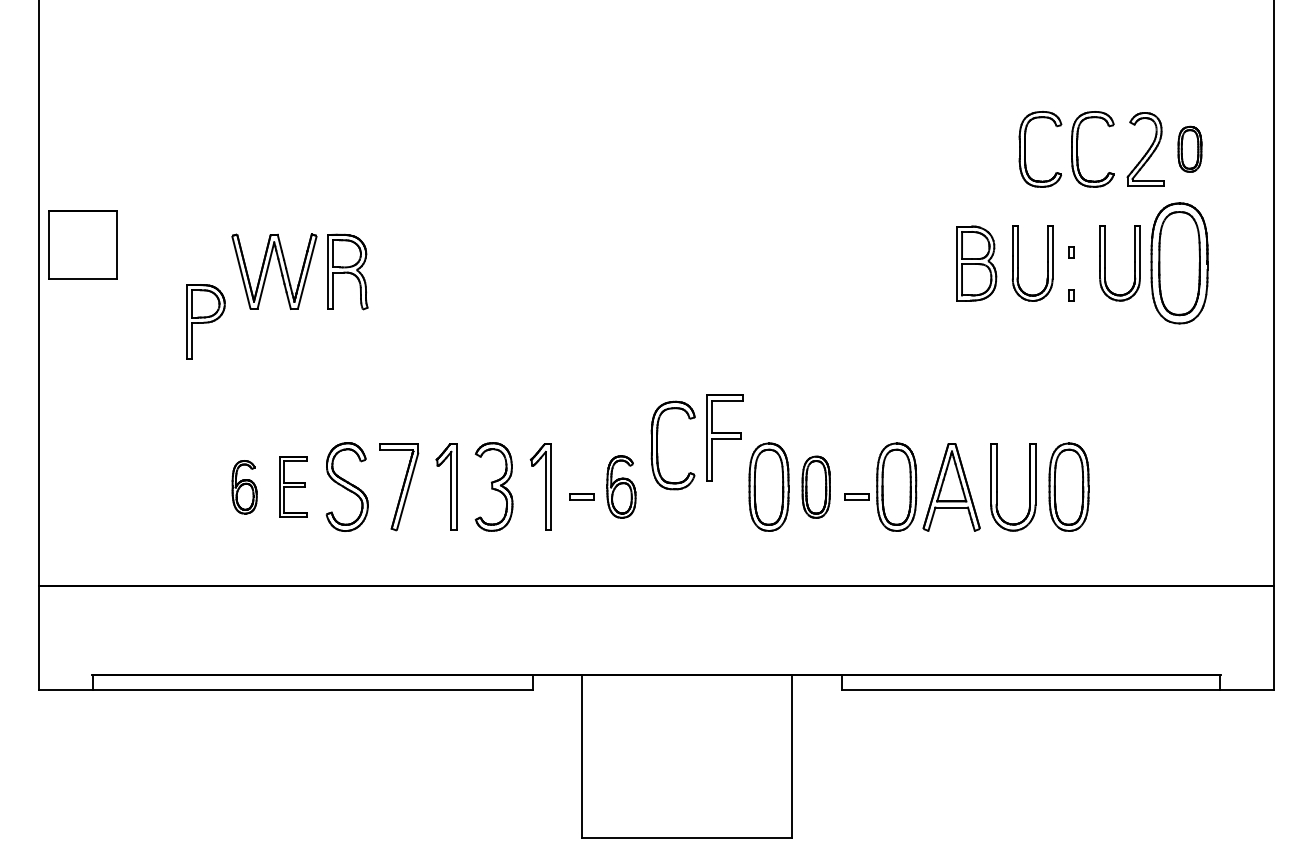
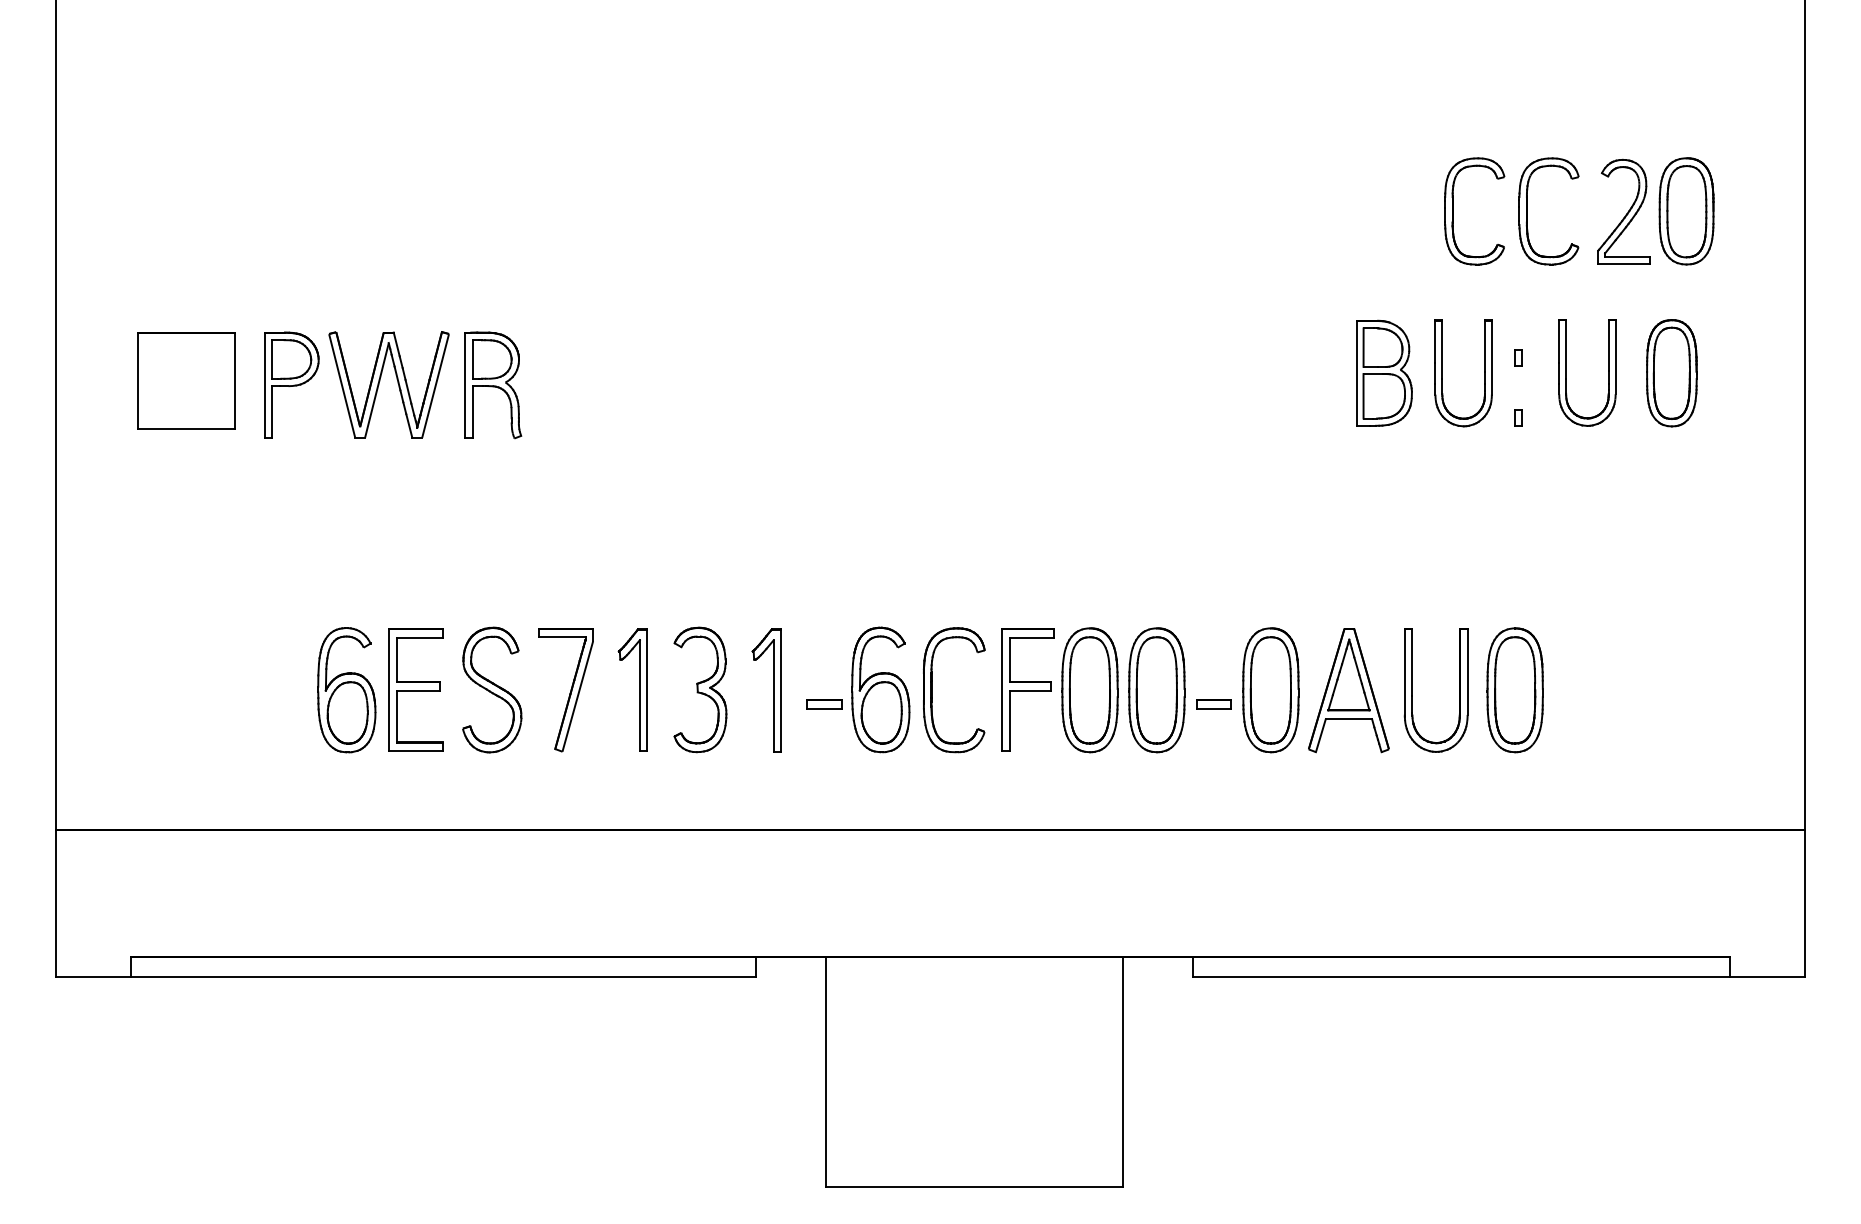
part: (1189, 149) -> (1686, 211), size x1.67
part: (82, 244) -> (186, 380), moved
part: (1179, 263) -> (1671, 373), size x0.62
part: (205, 321) -> (291, 384), moved
part: (724, 437) -> (1027, 689), moved
part: (657, 445) -> (932, 690), moved
part: (293, 486) -> (415, 689), size x1.43
part: (621, 486) -> (880, 689), size x1.43
part: (244, 487) -> (346, 690), size x1.67
part: (815, 487) -> (1156, 690), size x1.43

